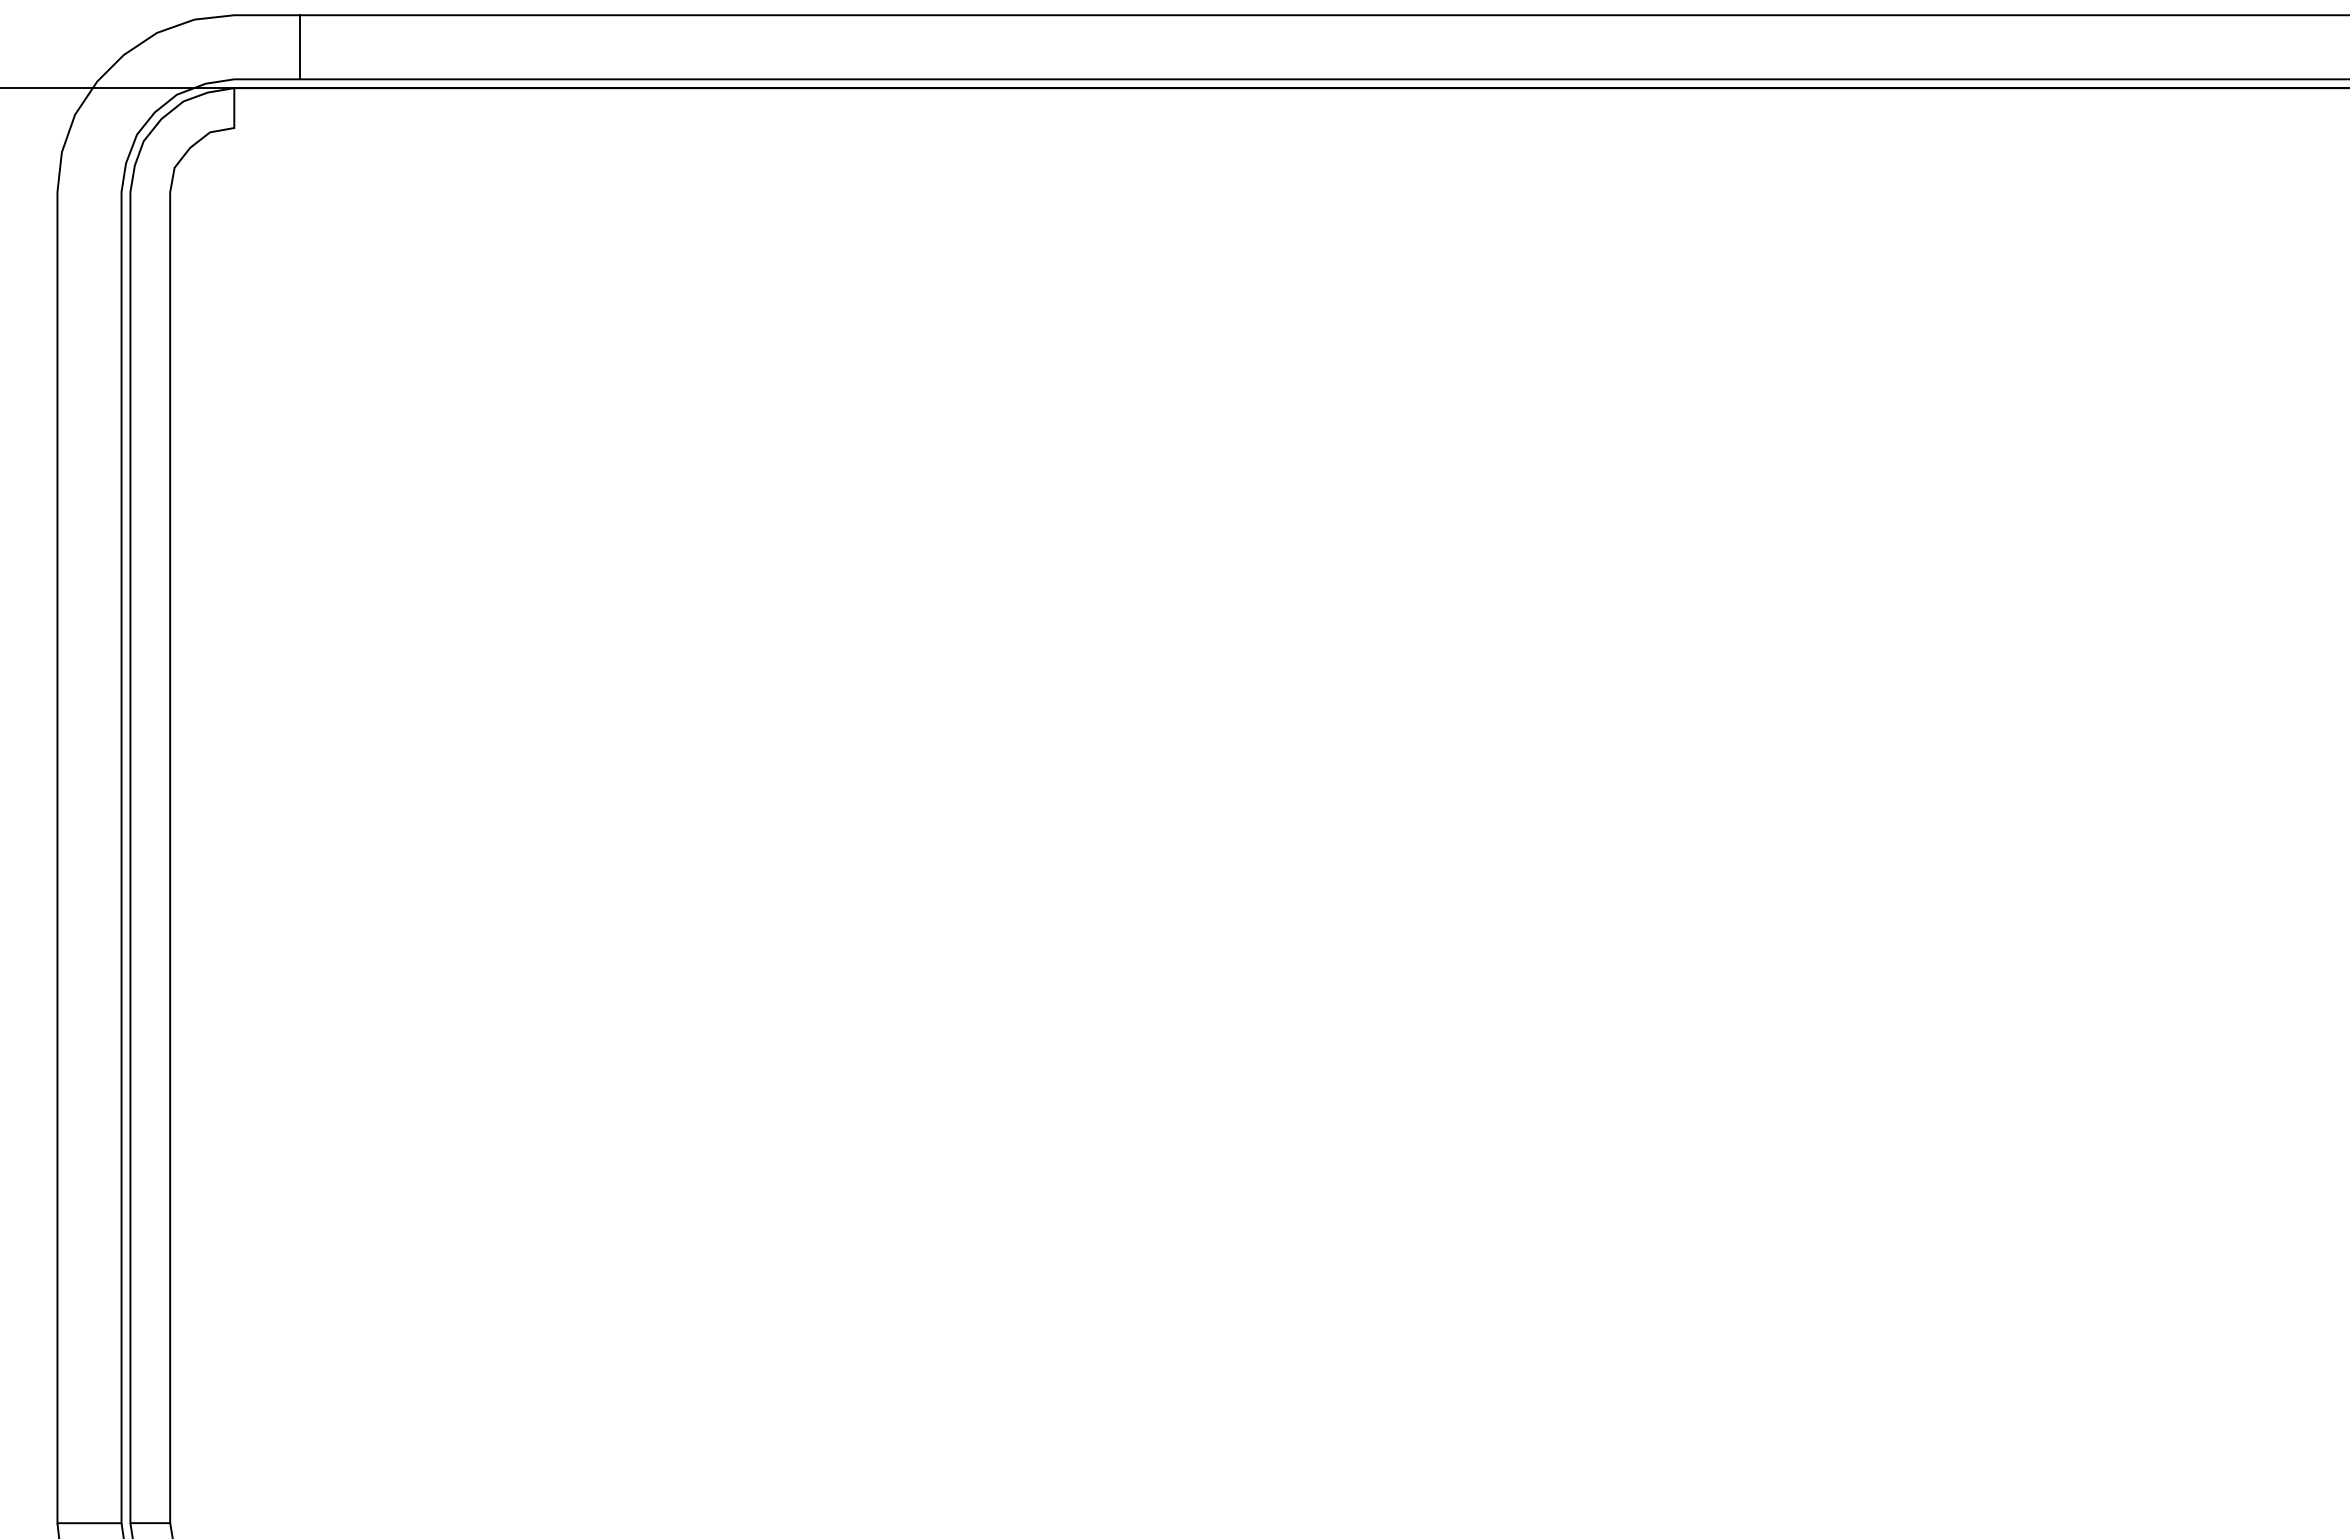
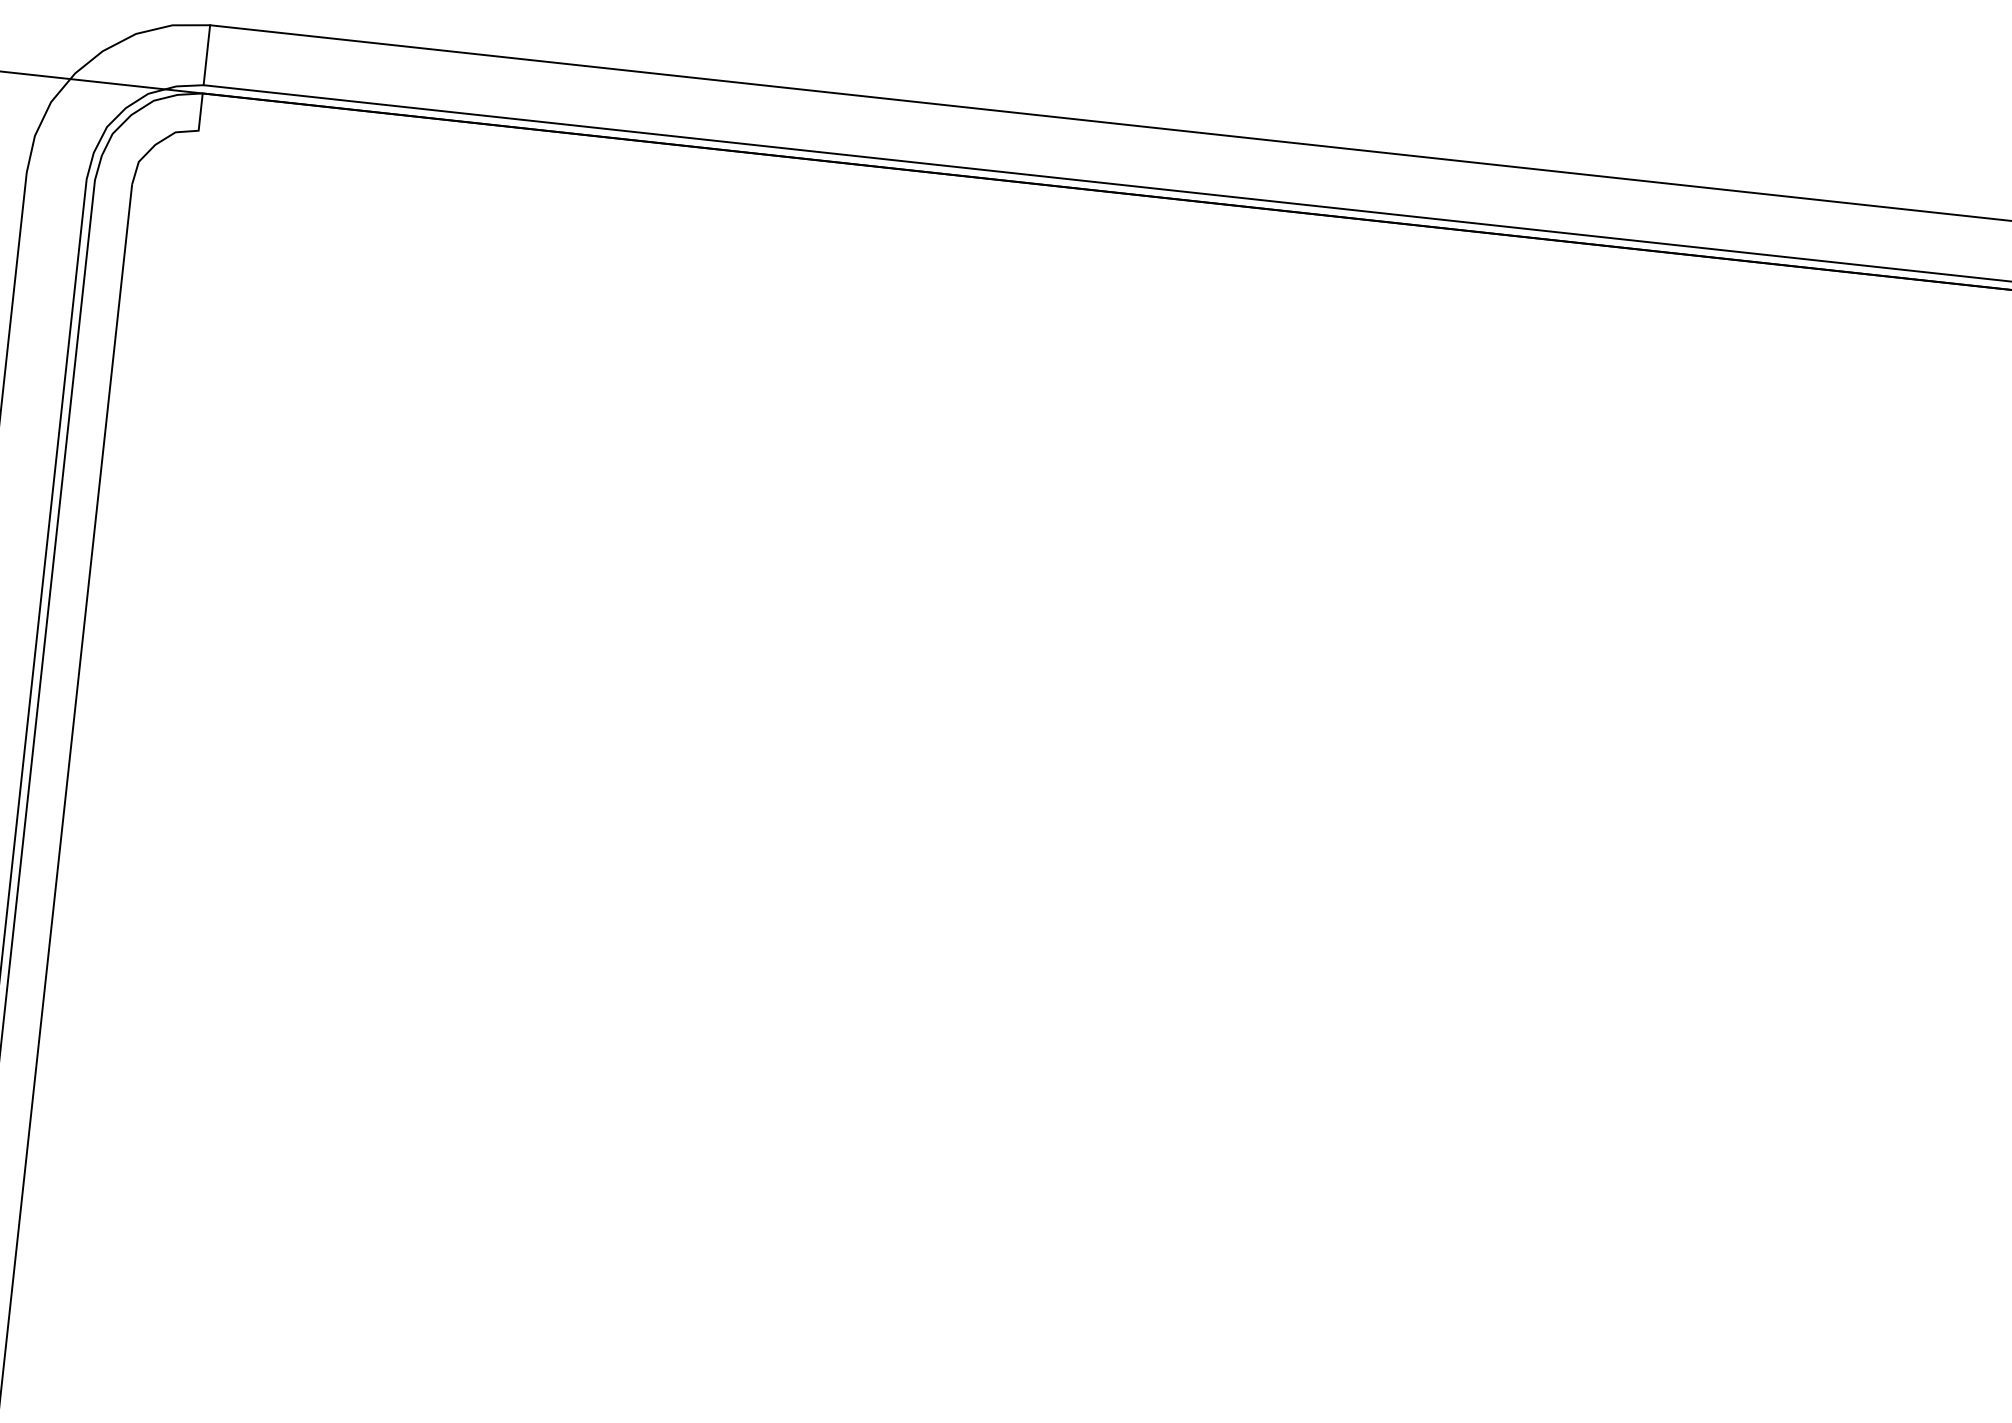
line: (300, 47) -> (207, 55), moved

